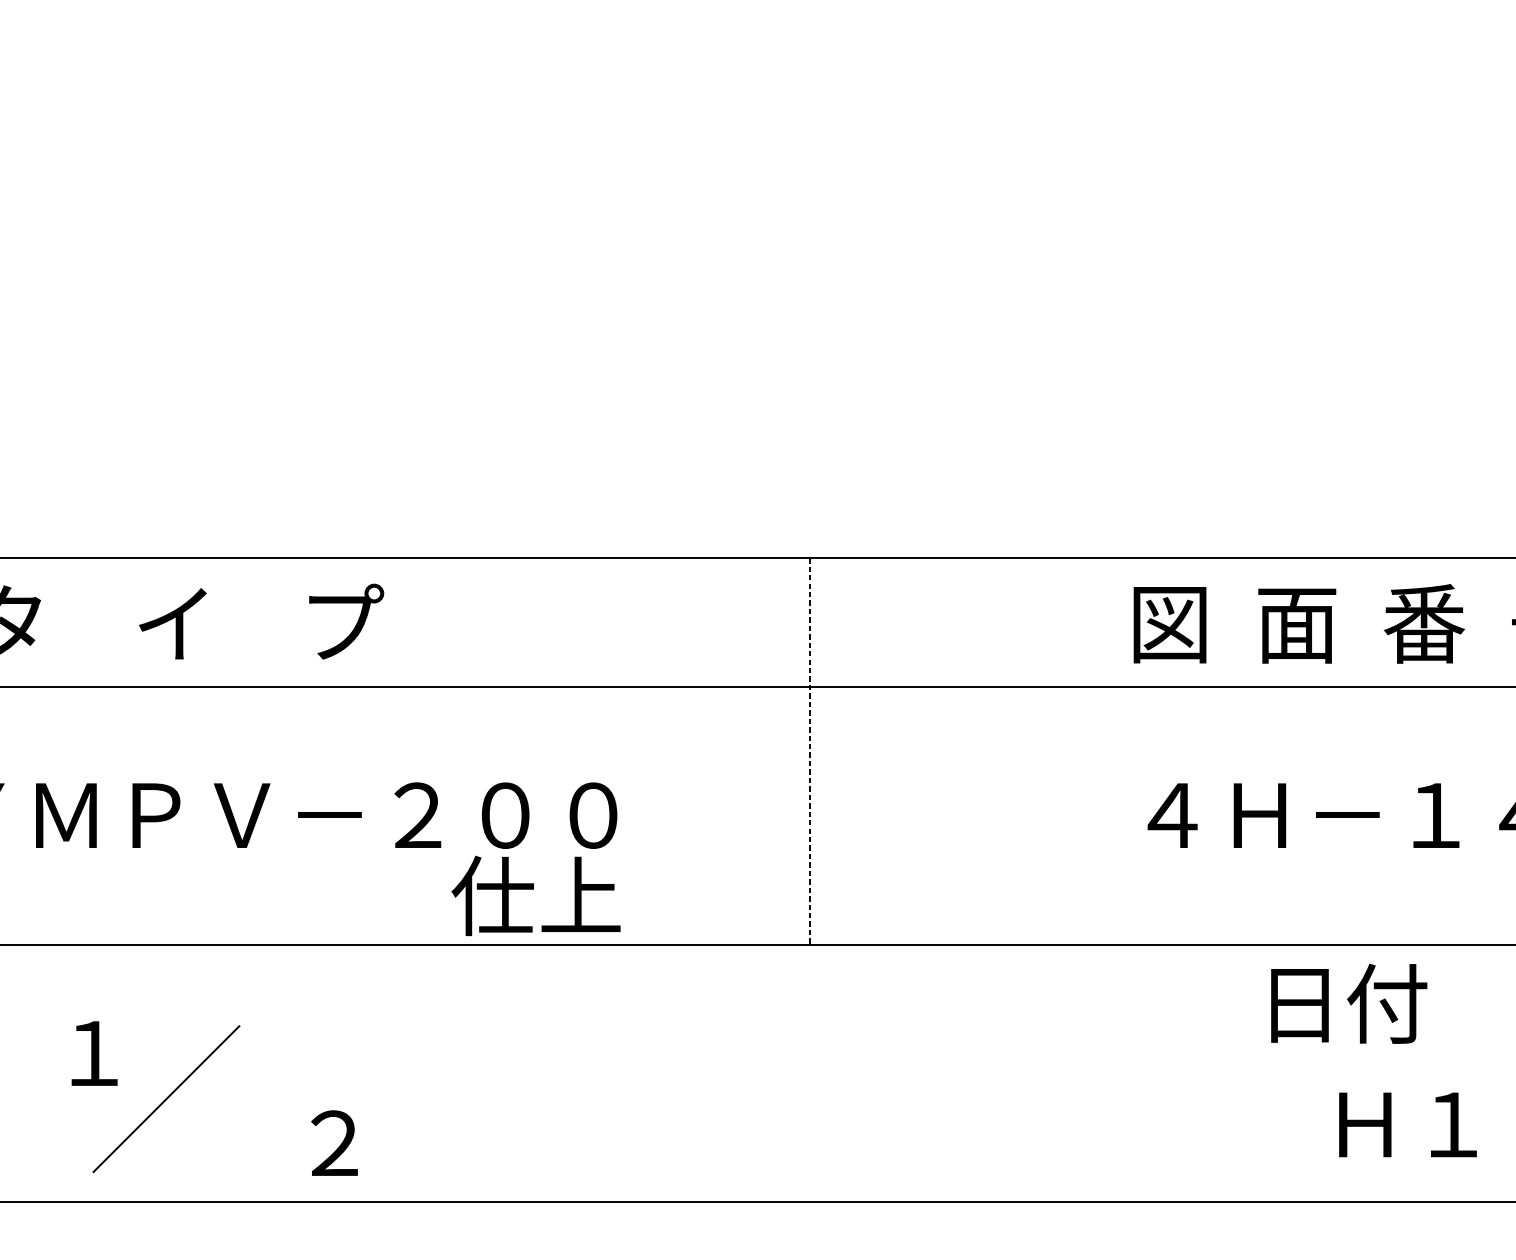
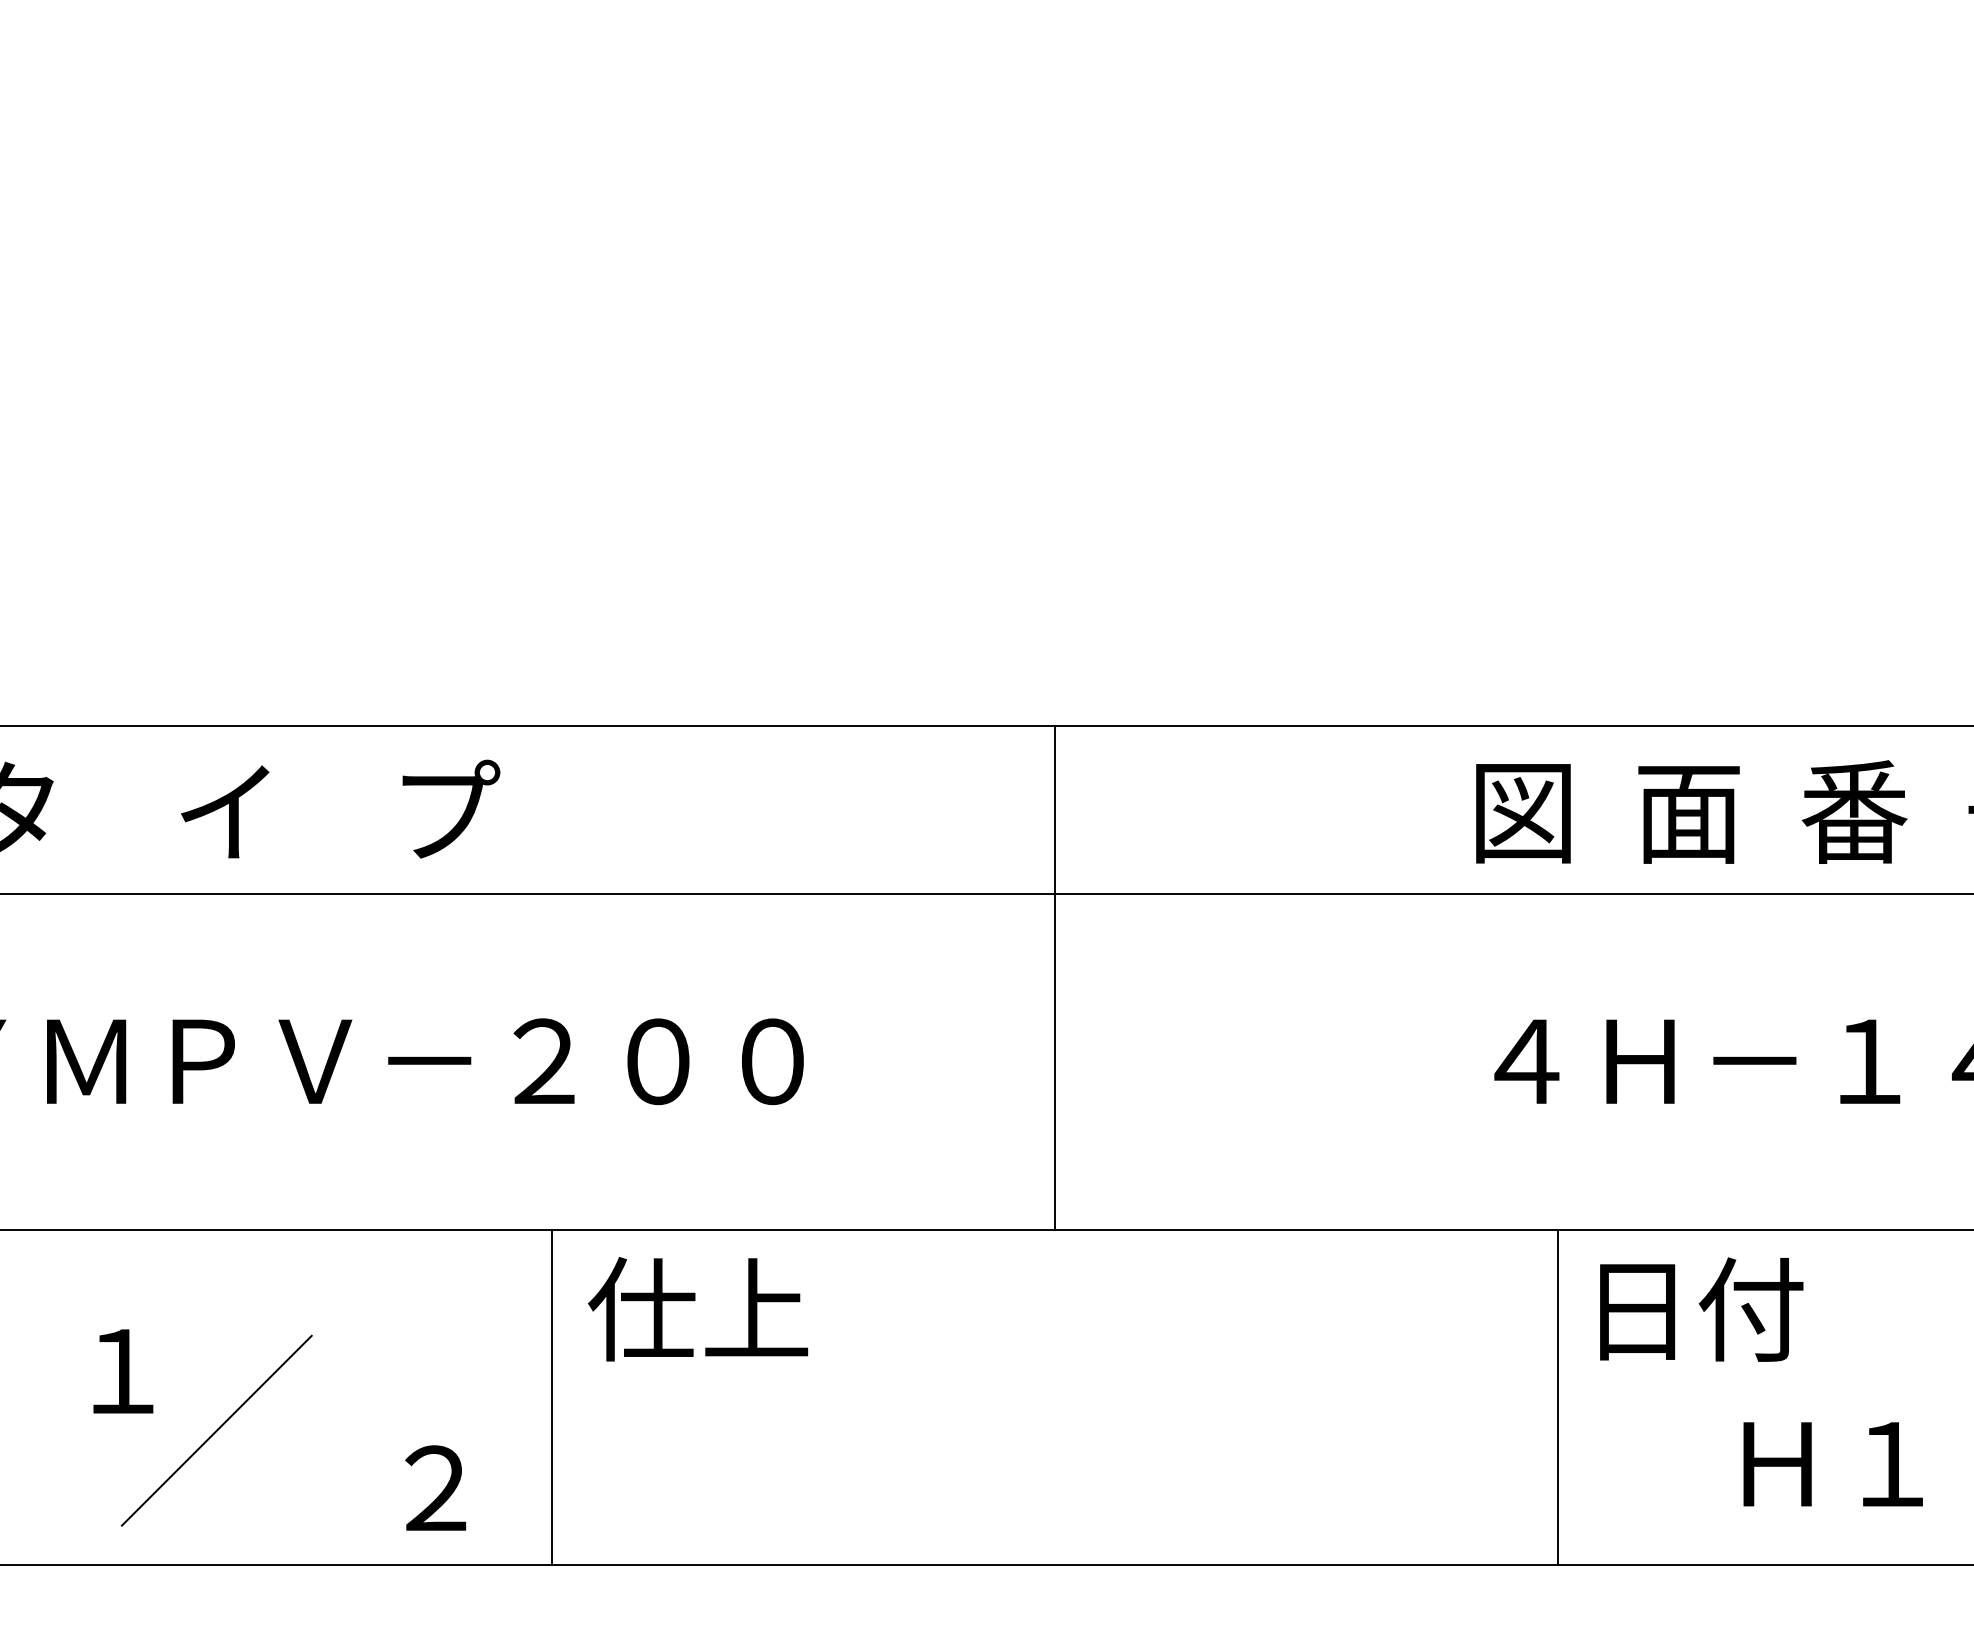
line: (810, 751) -> (1055, 978), dashed -> solid
text: (536, 896) -> (698, 1309), moved
text: (1349, 1003) -> (1701, 1309), moved
line: (424, 1072) -> (552, 1396), added
line: (1196, 1072) -> (1558, 1396), added

